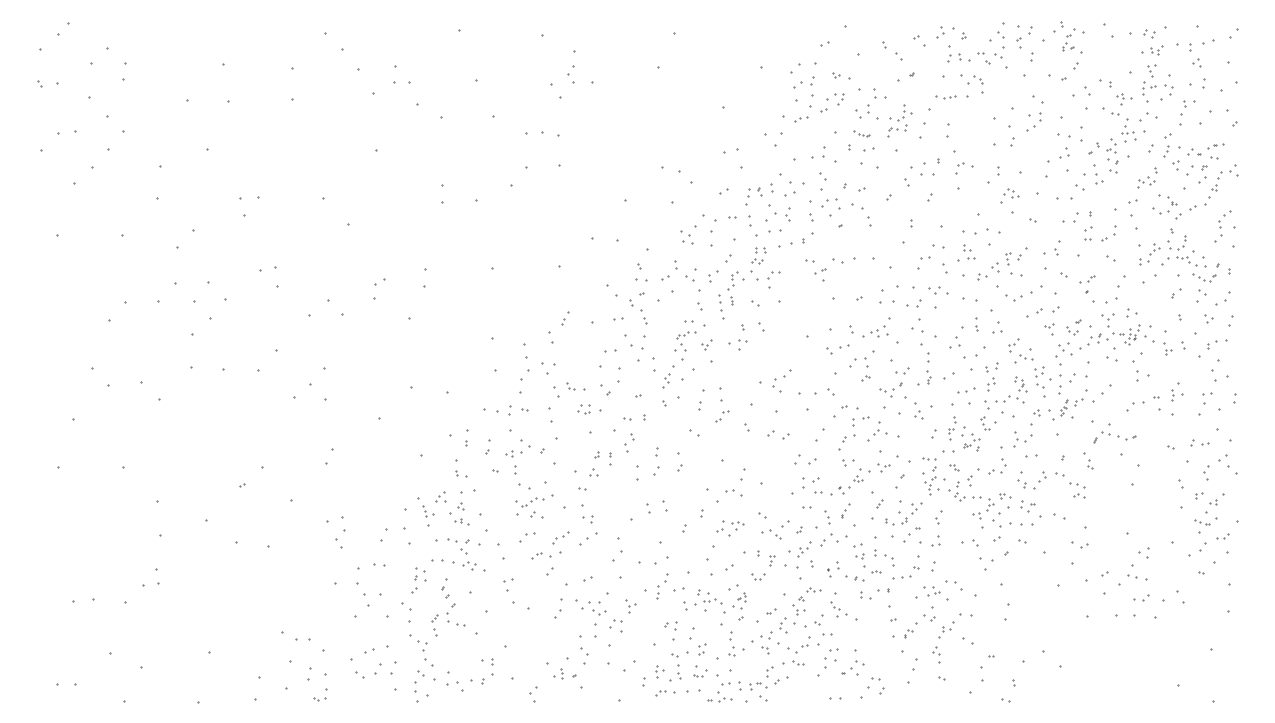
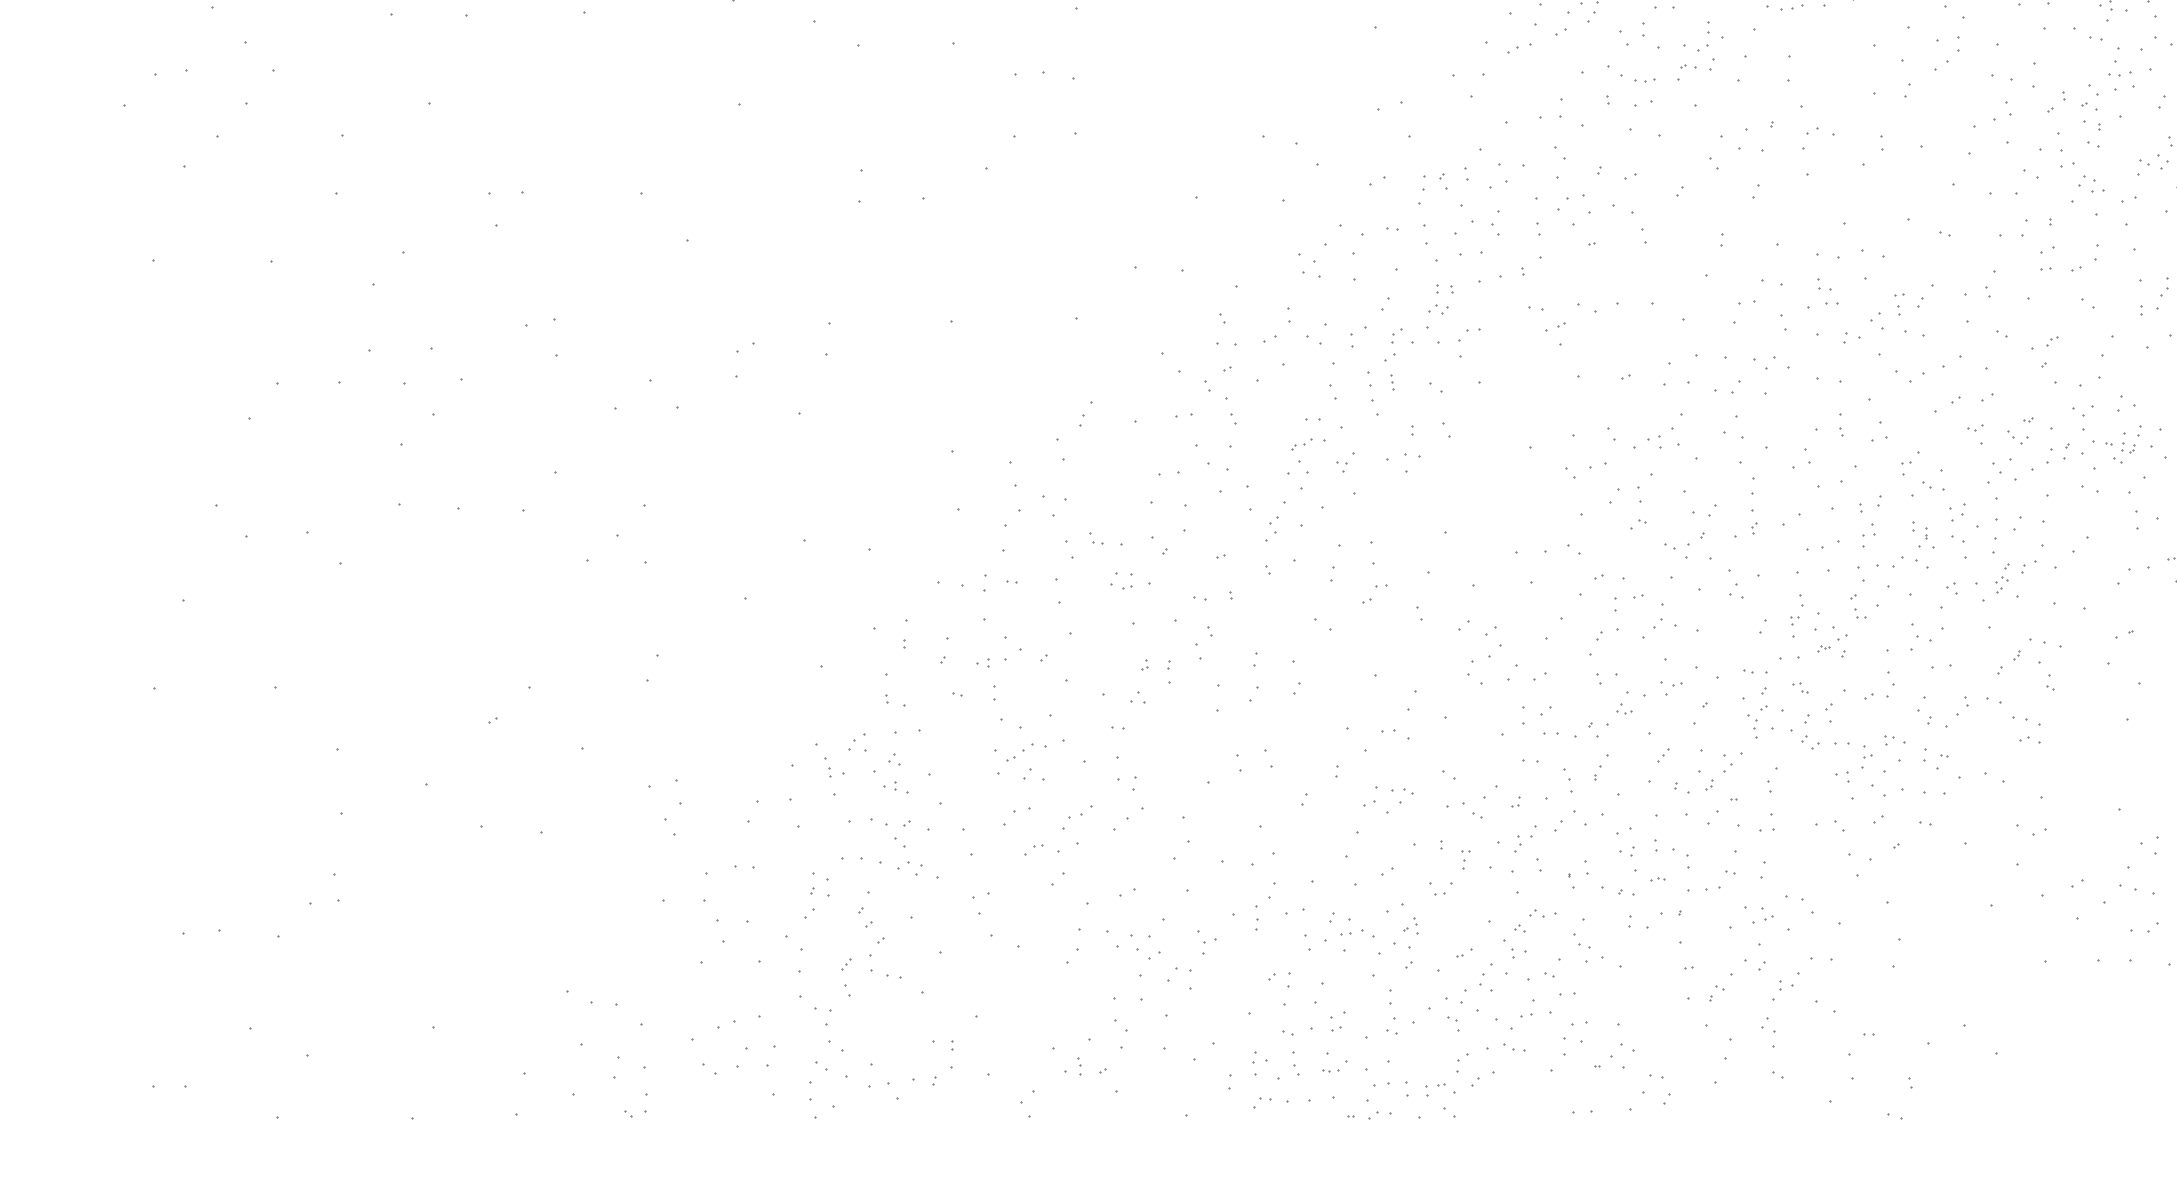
part: (861, 133) -> (1630, 74), size x1.67
part: (1009, 195) -> (2087, 188), moved
part: (781, 380) -> (1483, 664), moved
part: (1106, 437) -> (2038, 649), moved

